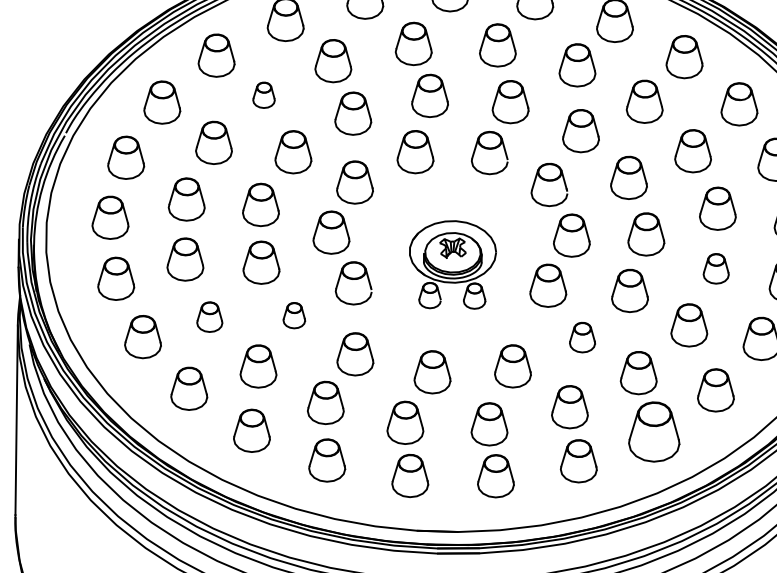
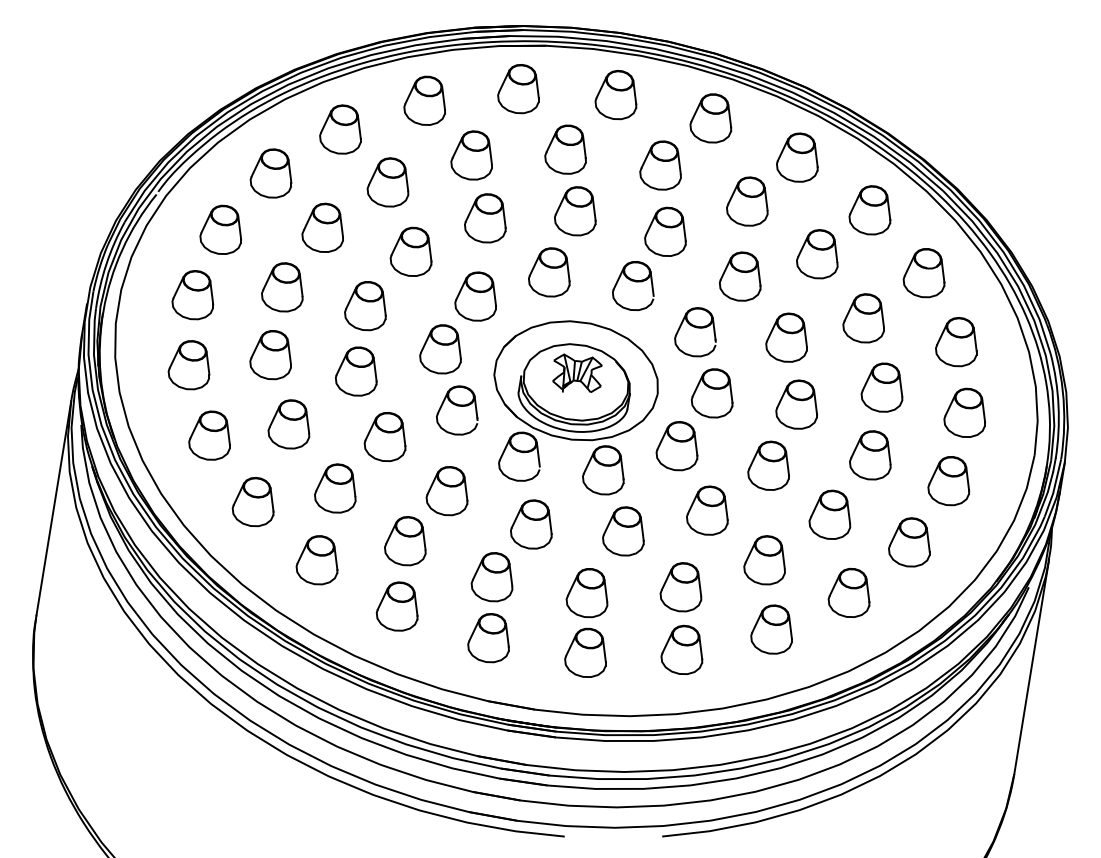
part: (262, 95) -> (387, 182), size x1.67
part: (454, 265) -> (575, 407), size x1.67
part: (715, 269) -> (870, 455), size x1.43
part: (293, 315) -> (384, 436), size x1.67
part: (208, 317) -> (288, 424), size x1.43
part: (581, 337) -> (707, 510), size x1.43
part: (652, 432) -> (771, 629), size x0.71

